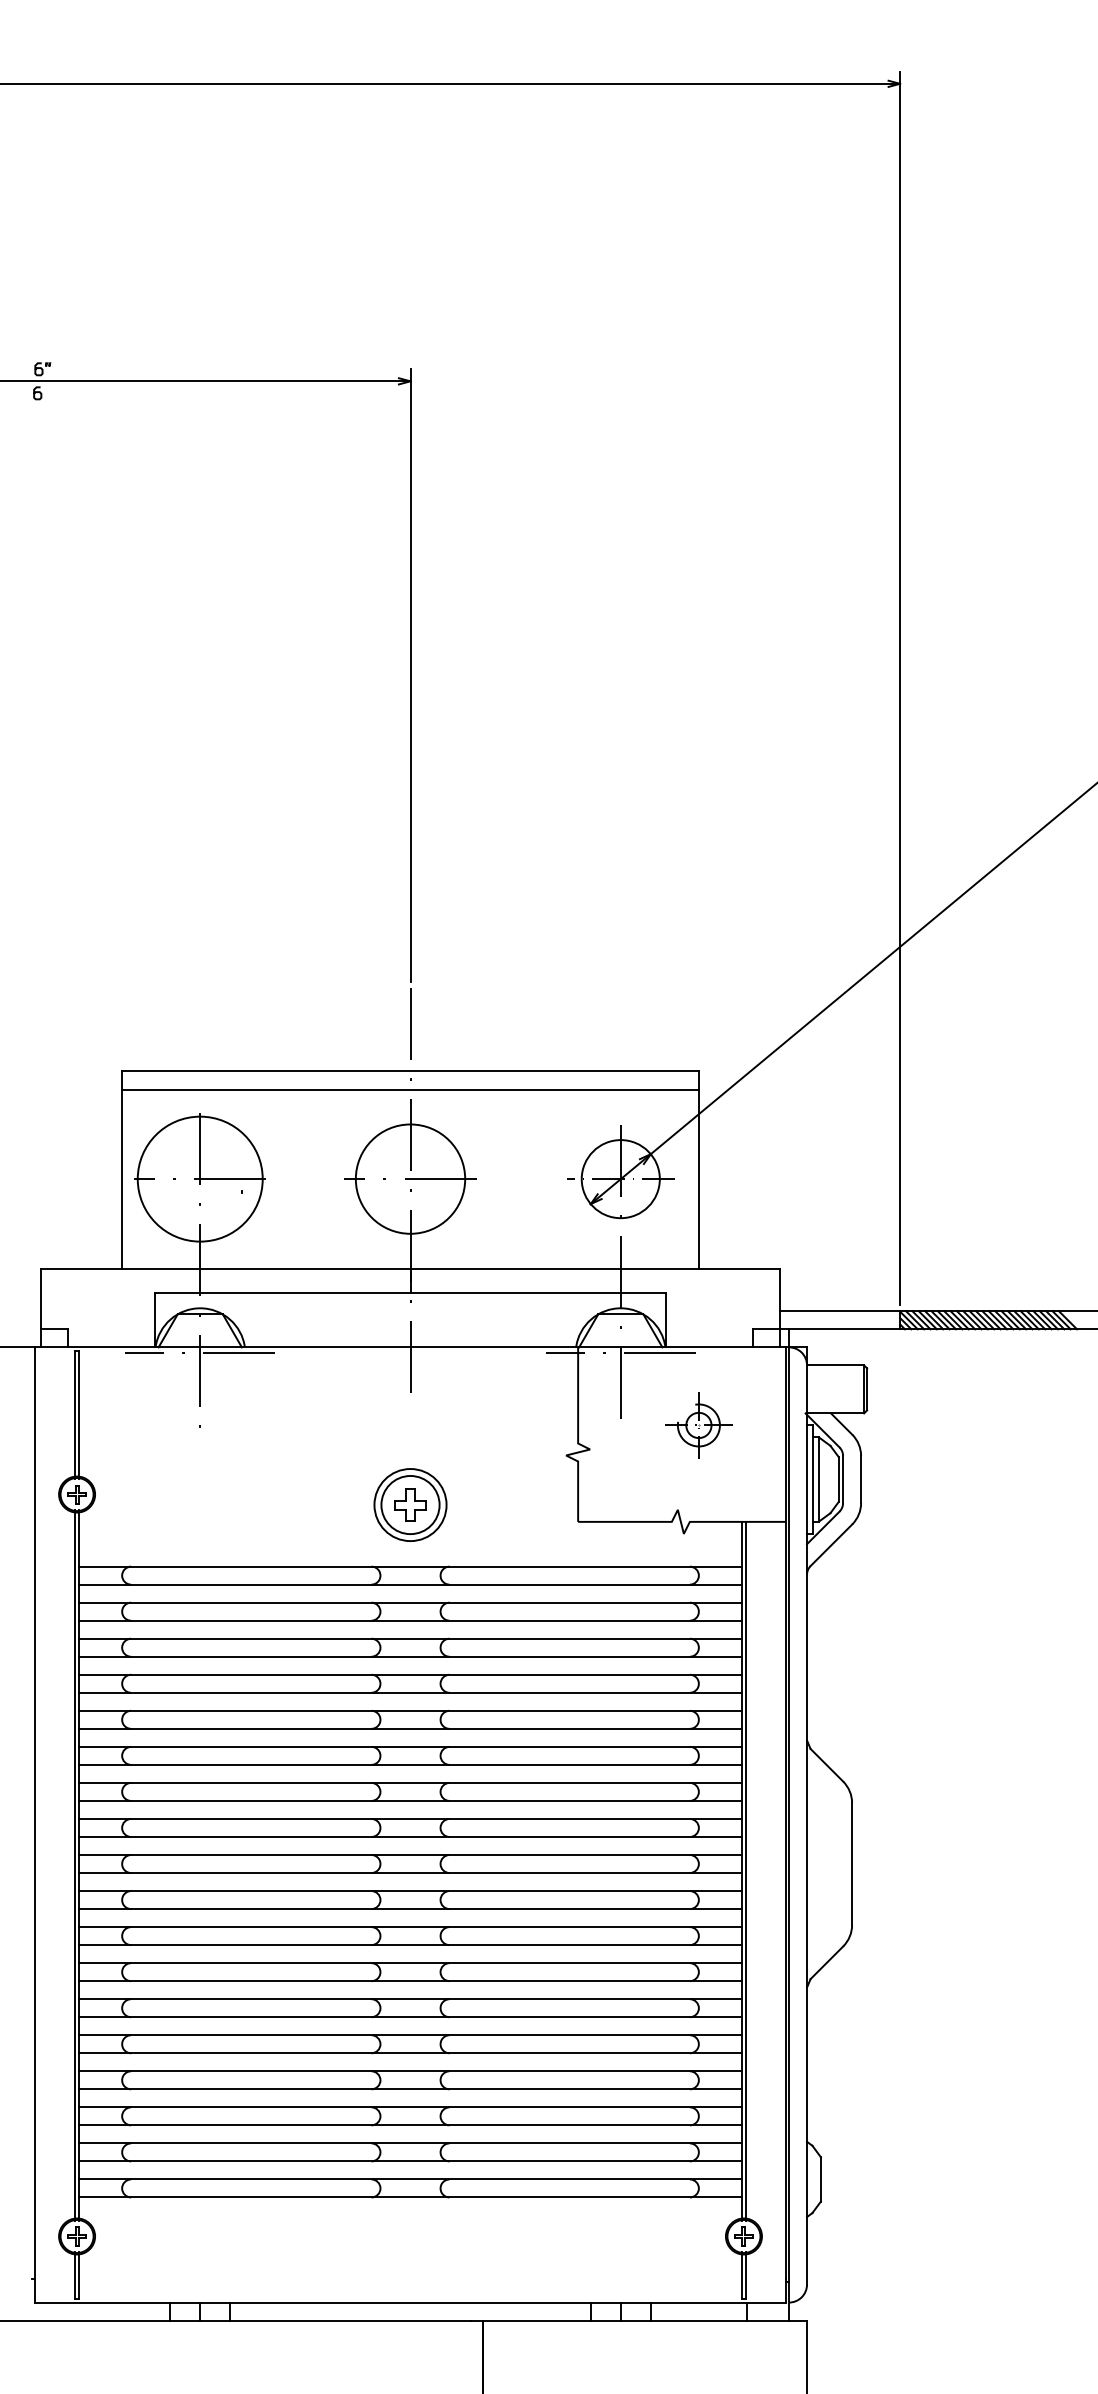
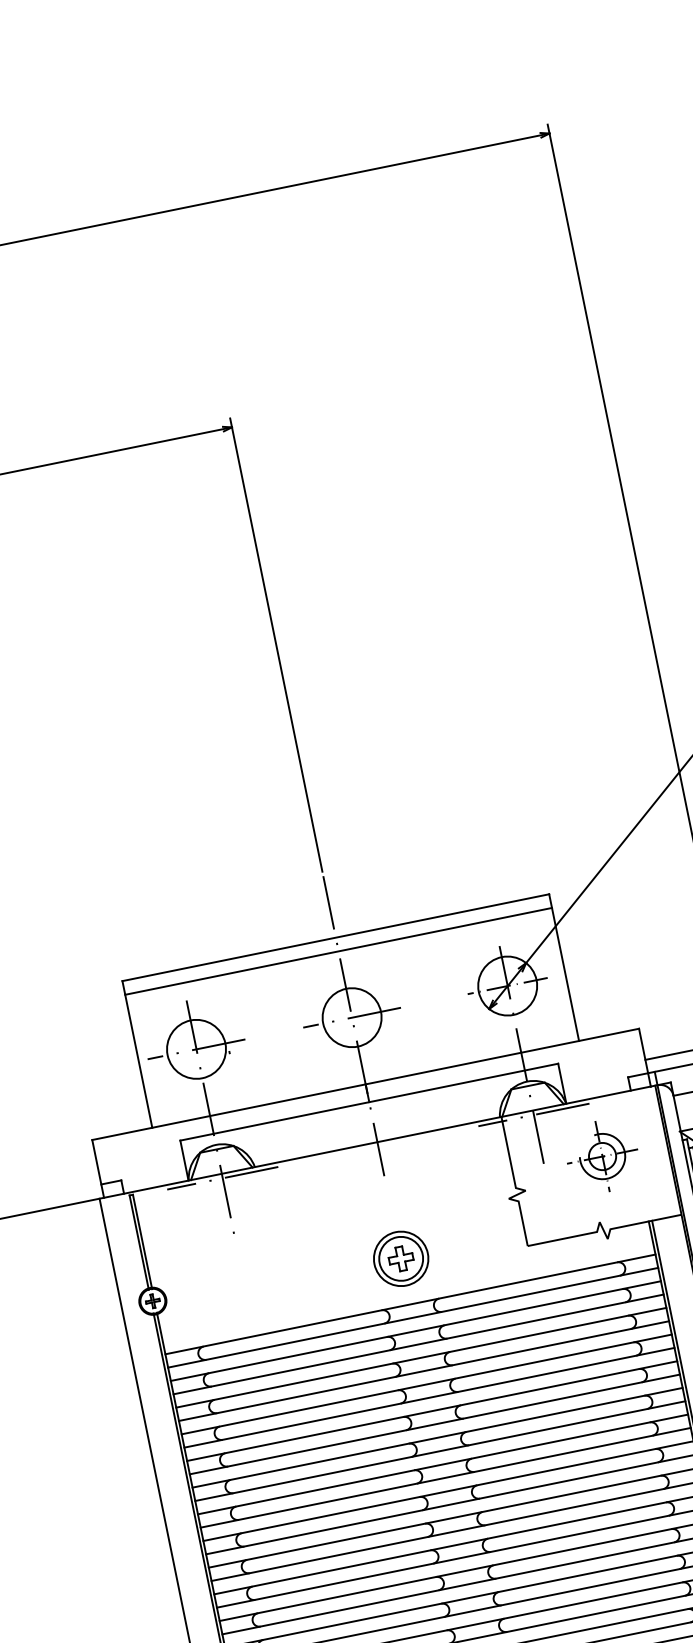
circle: (200, 1179) -> (196, 1049), size x0.62
circle: (410, 1179) -> (352, 1017), size x0.71
part: (698, 1425) -> (602, 1156), size x1.43

